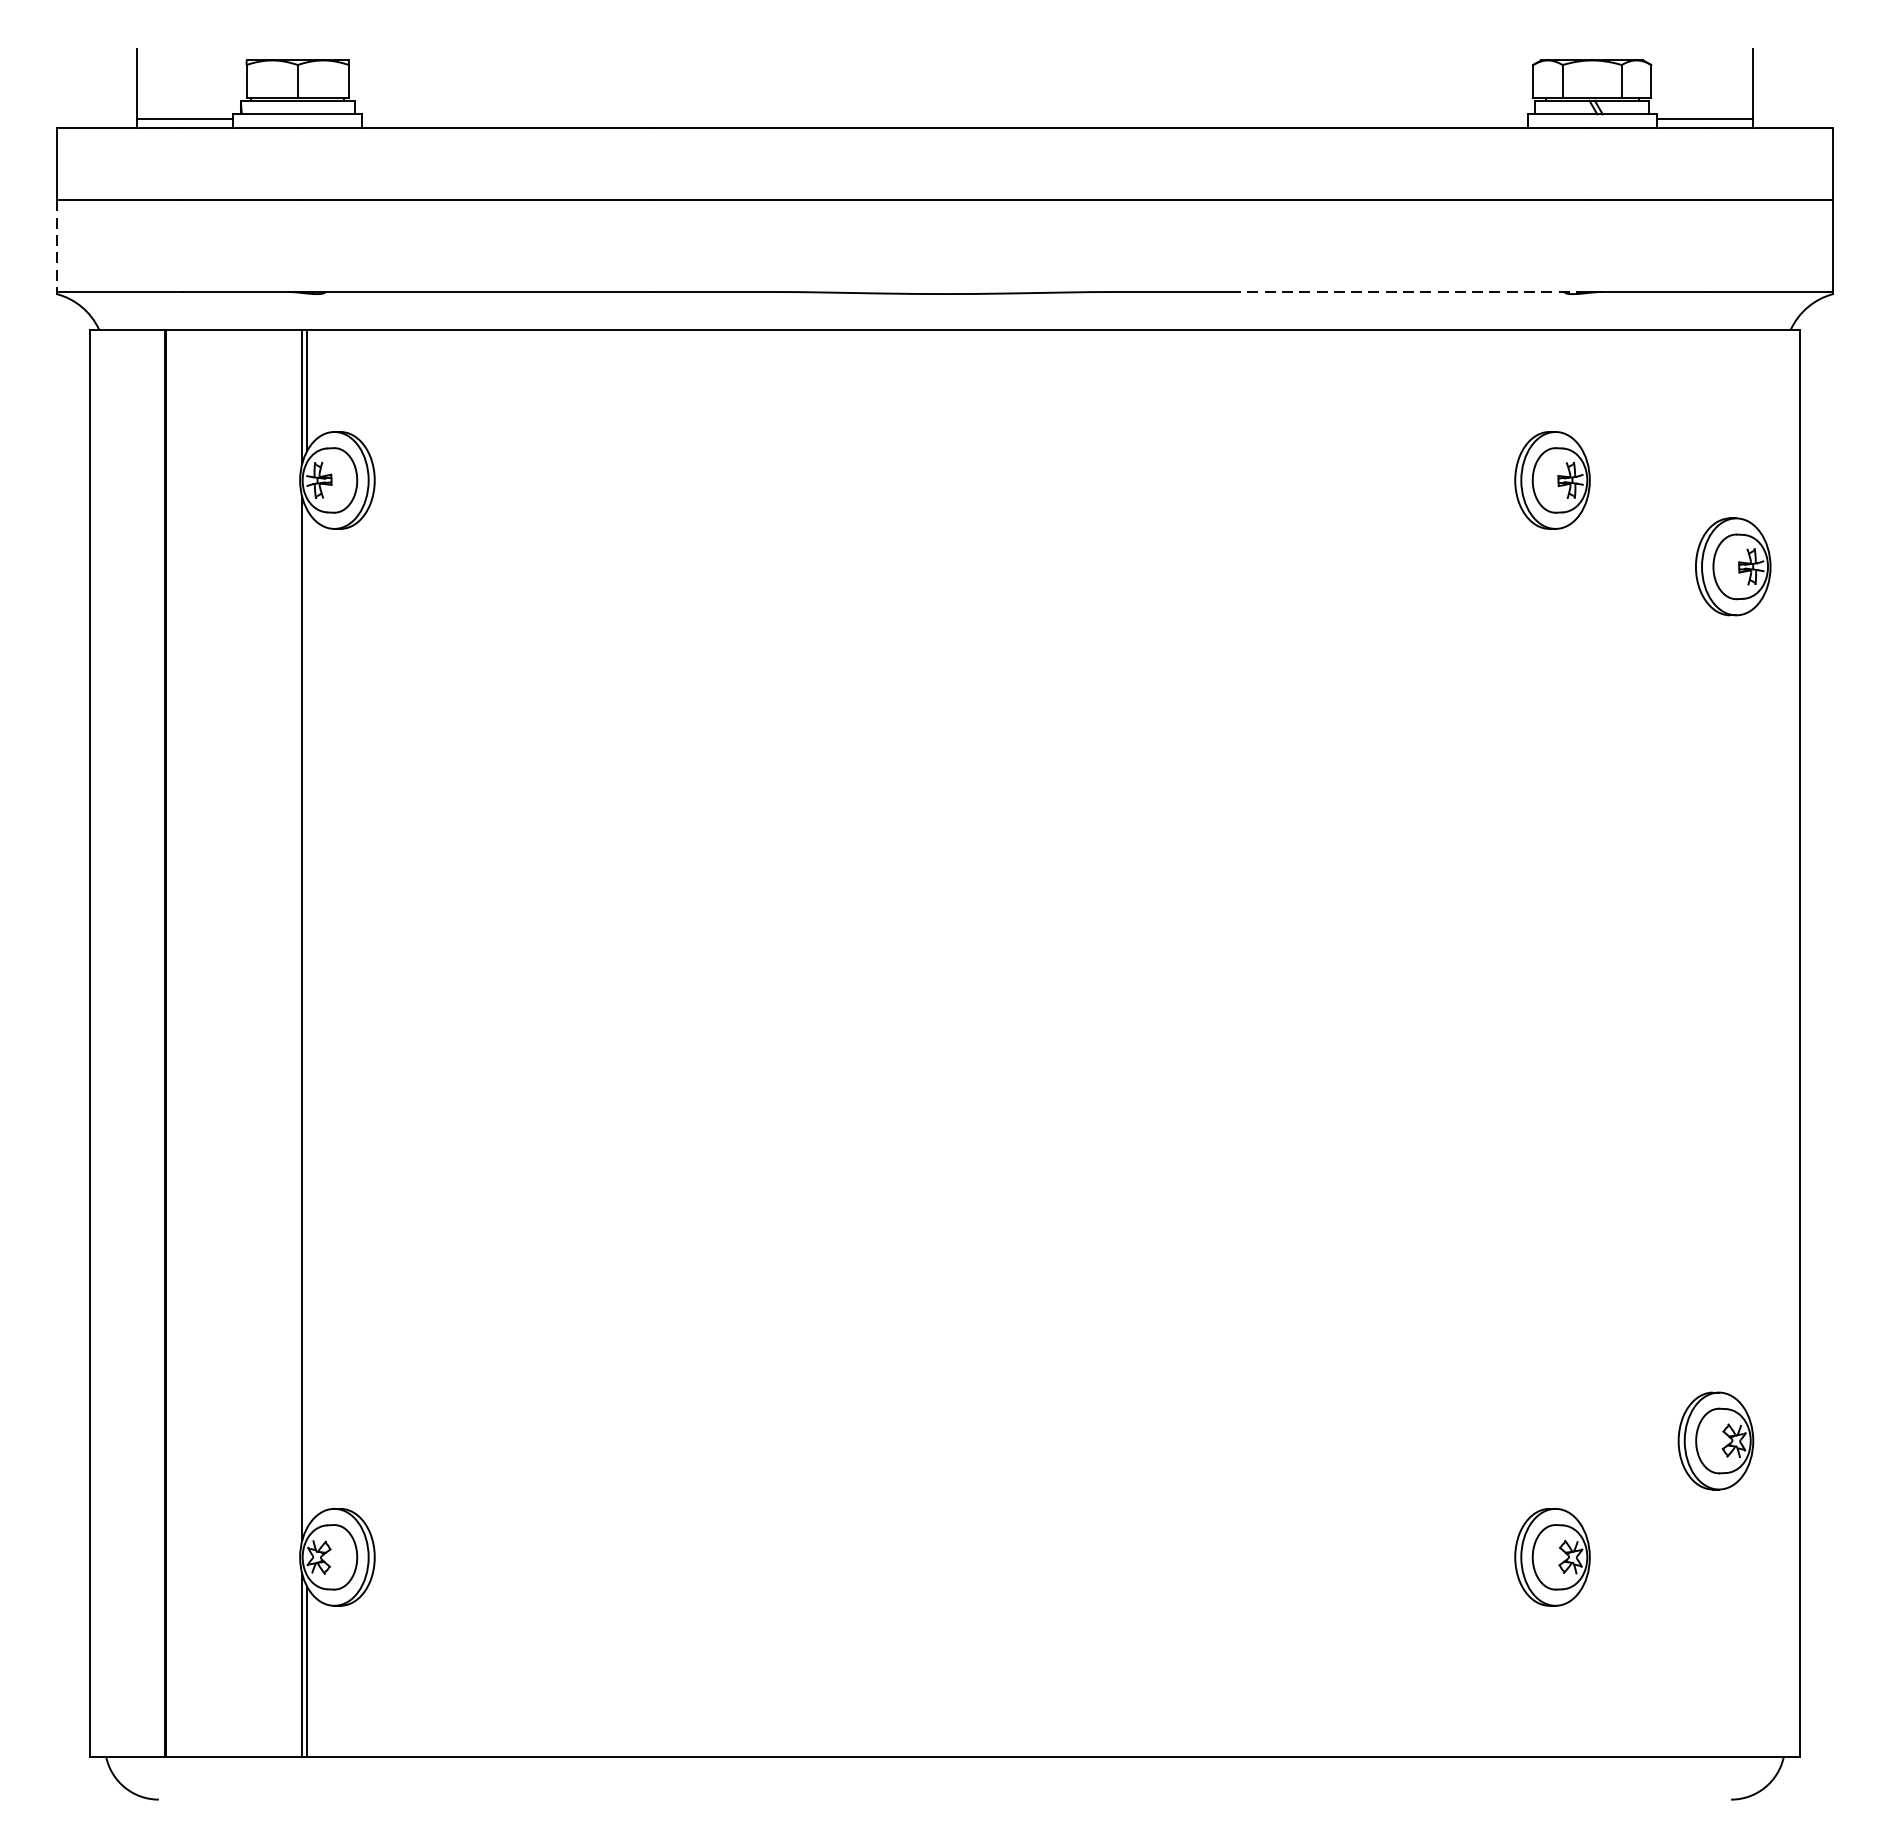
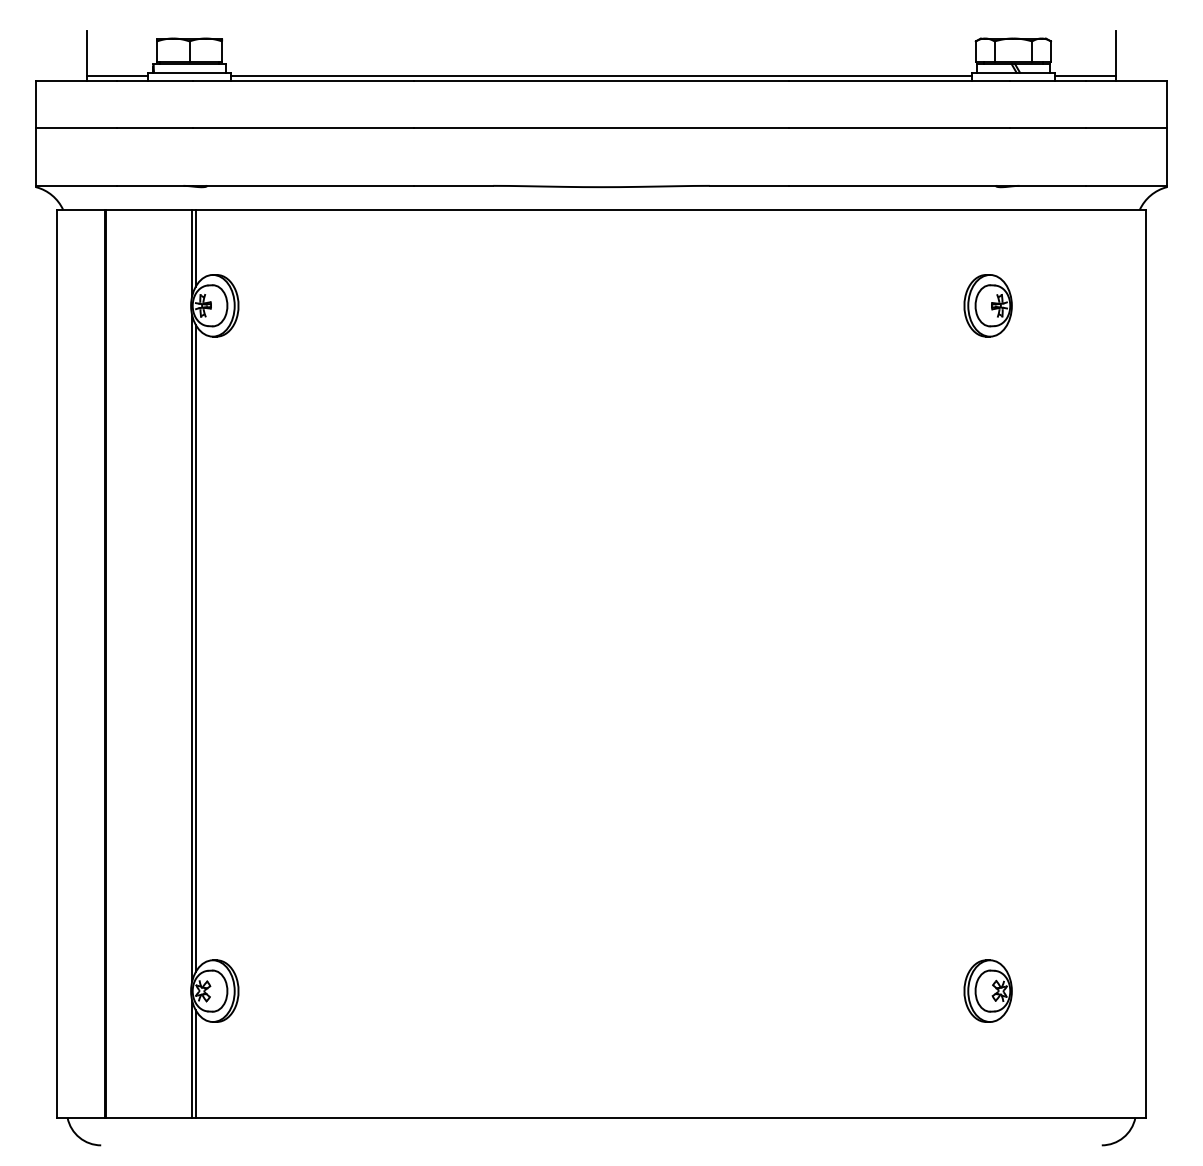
line: (945, 118) -> (601, 75), added
line: (57, 247) -> (36, 157), dashed -> solid
line: (1413, 291) -> (899, 185), dashed -> solid
part: (1732, 566) -> (1102, 360), removed
line: (307, 1018) -> (195, 648), added
part: (1714, 1440) -> (1091, 916), removed

